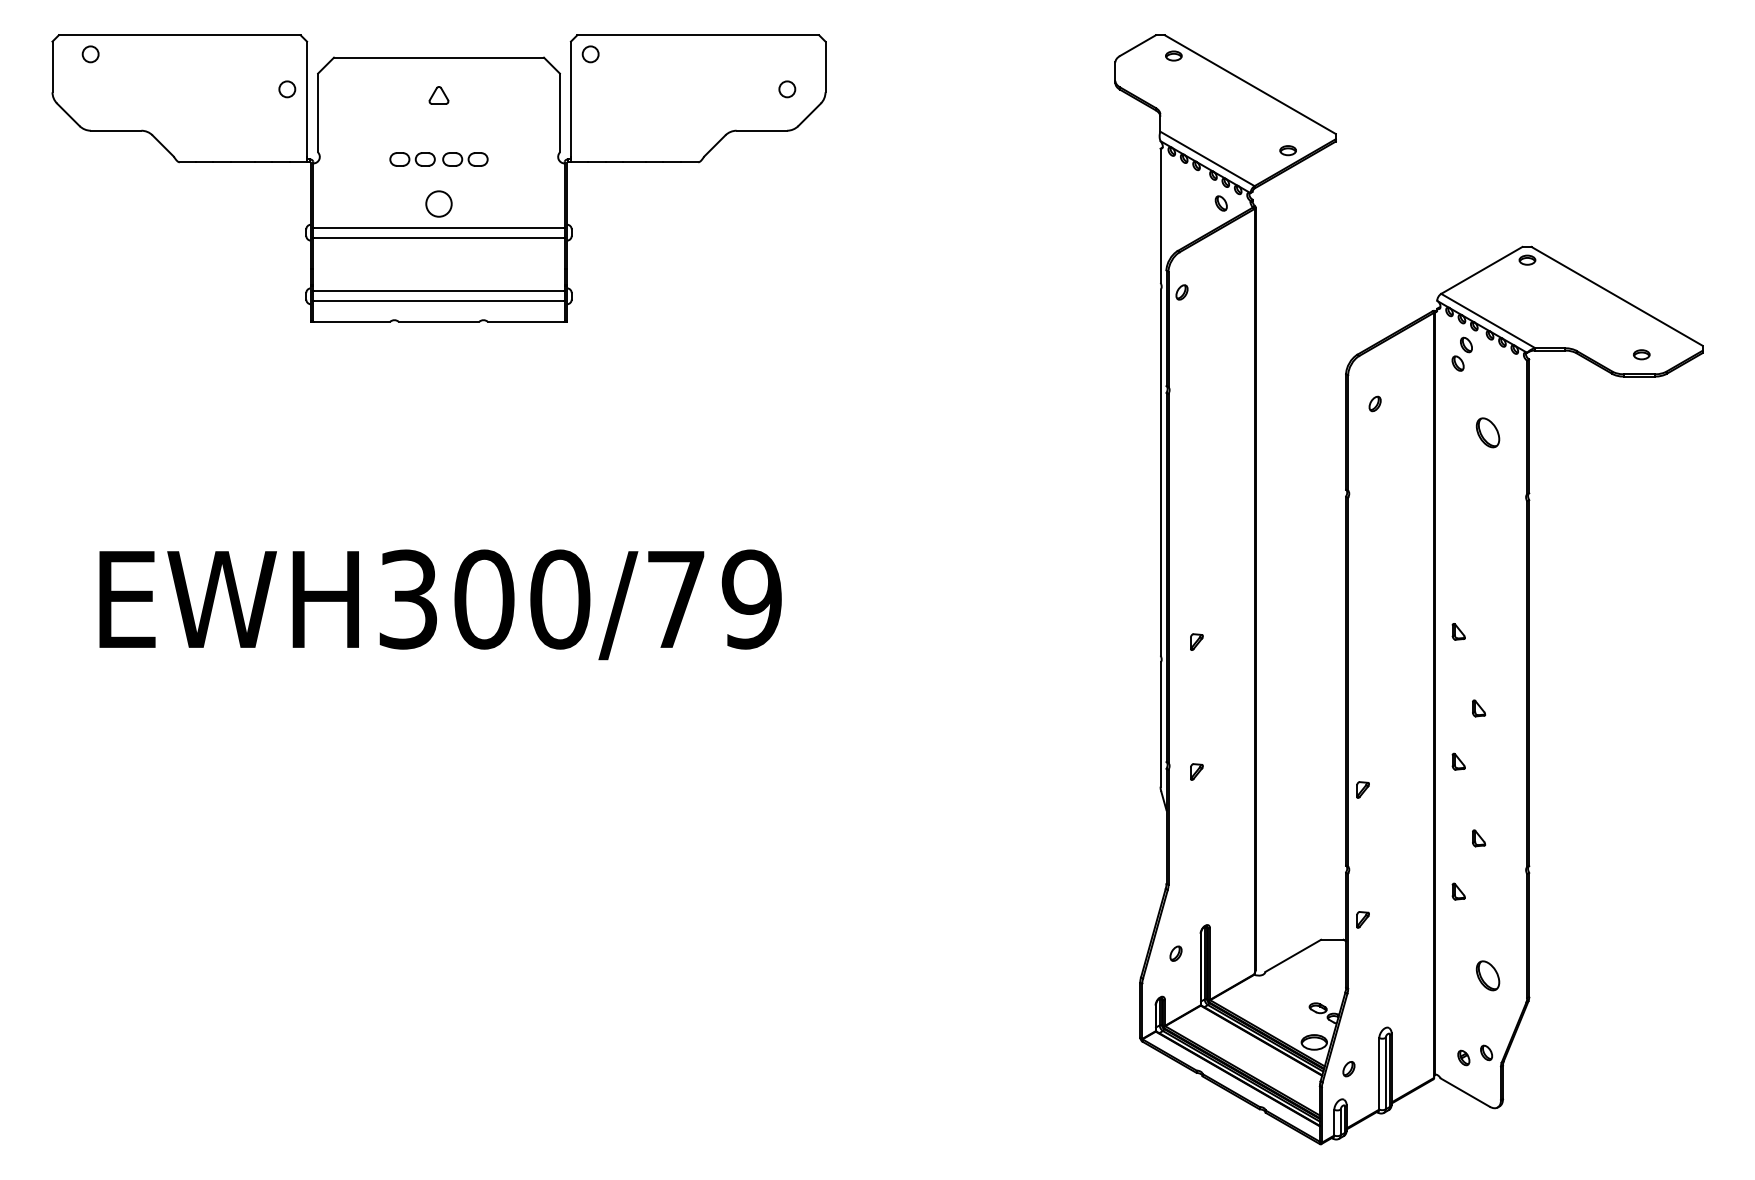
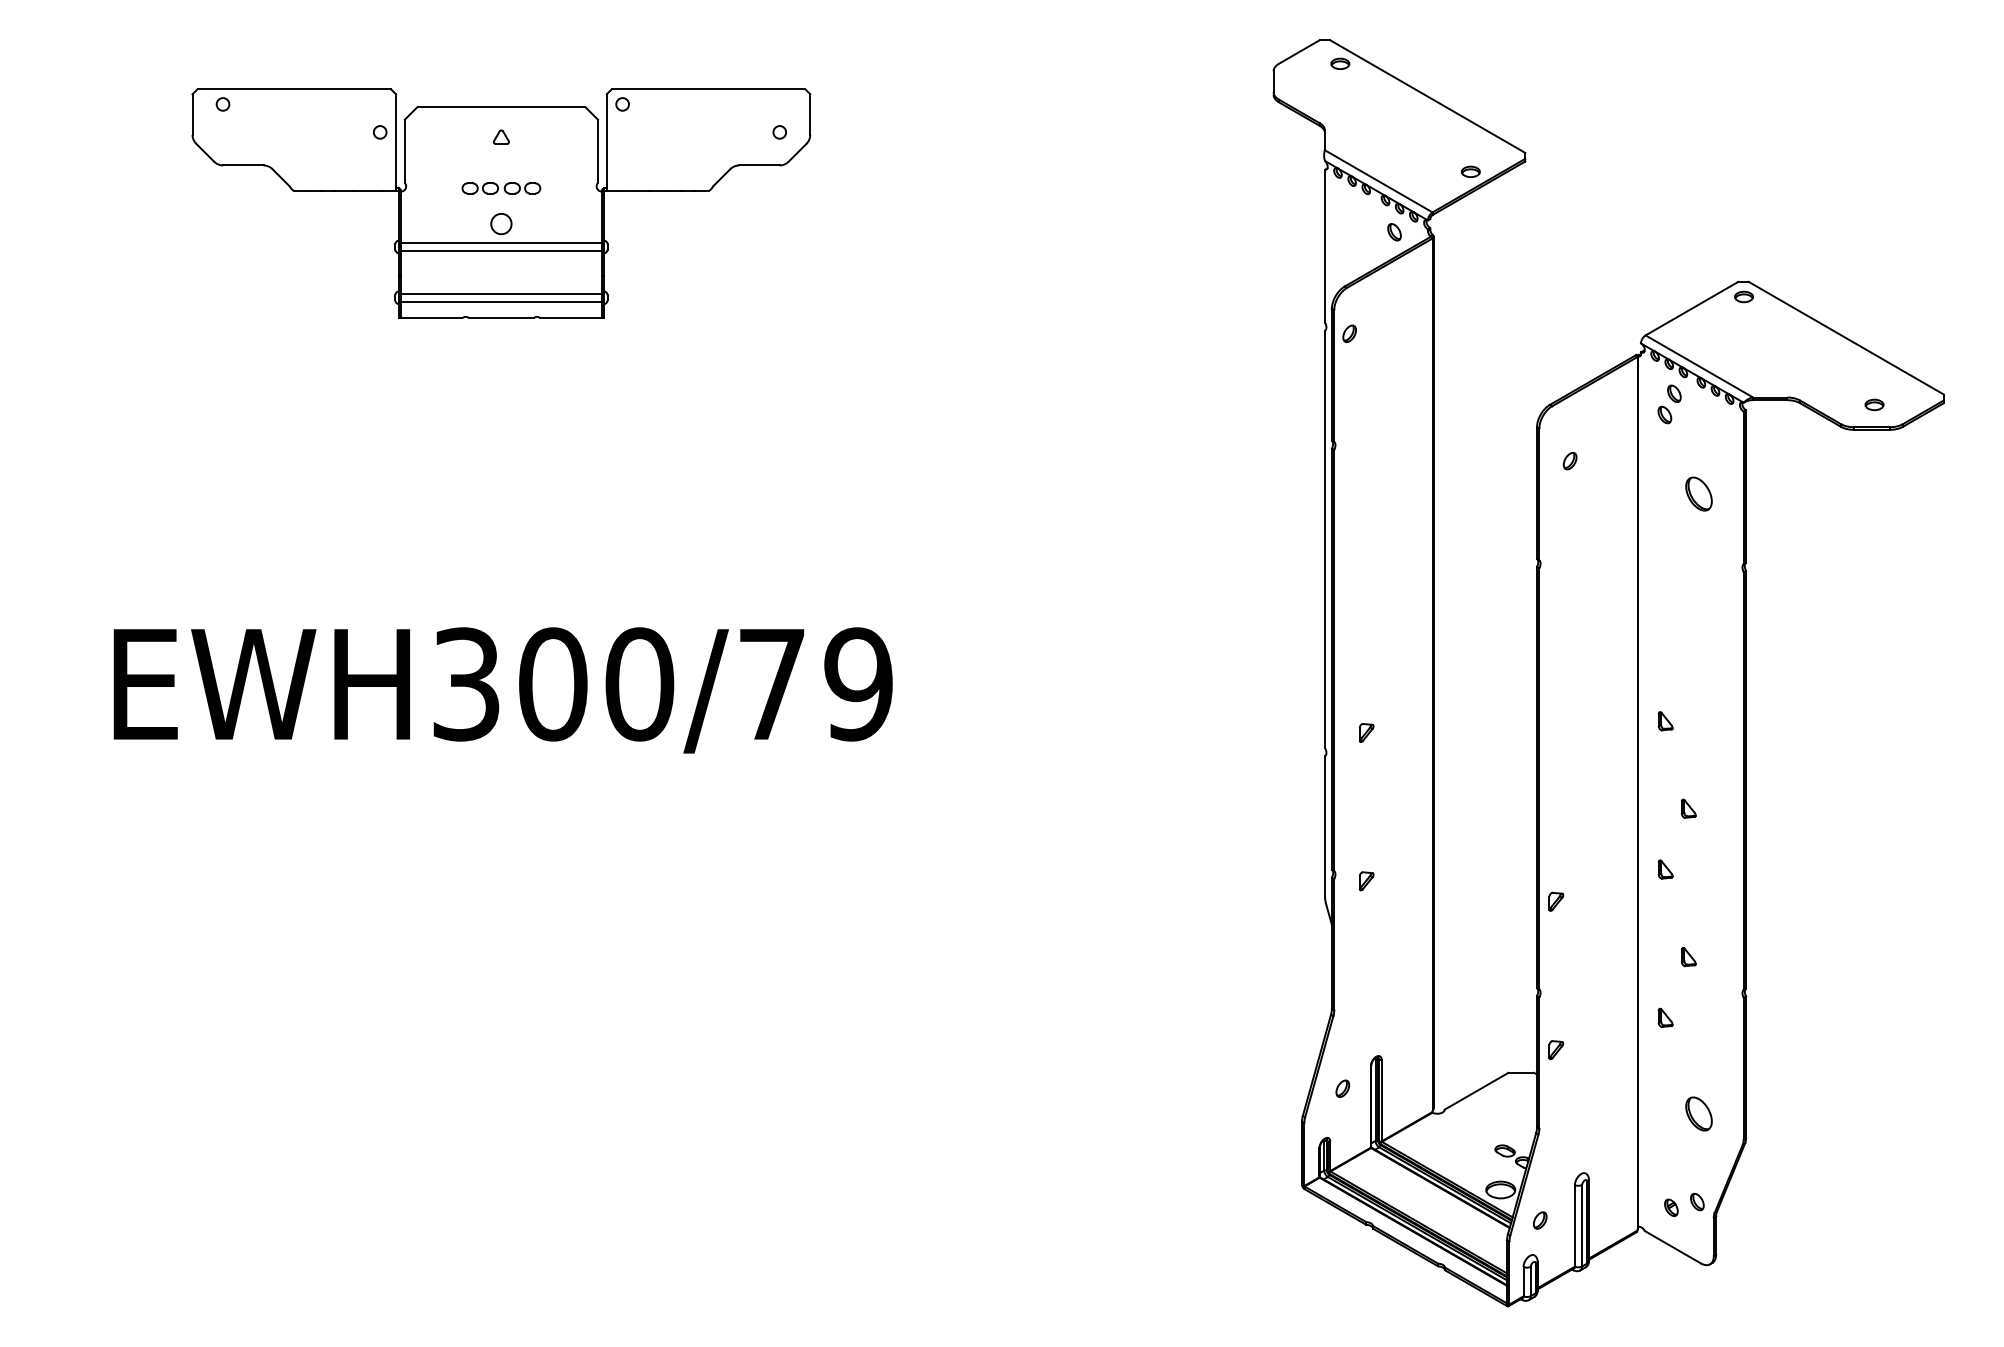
part: (439, 178) -> (501, 203), size x0.7

